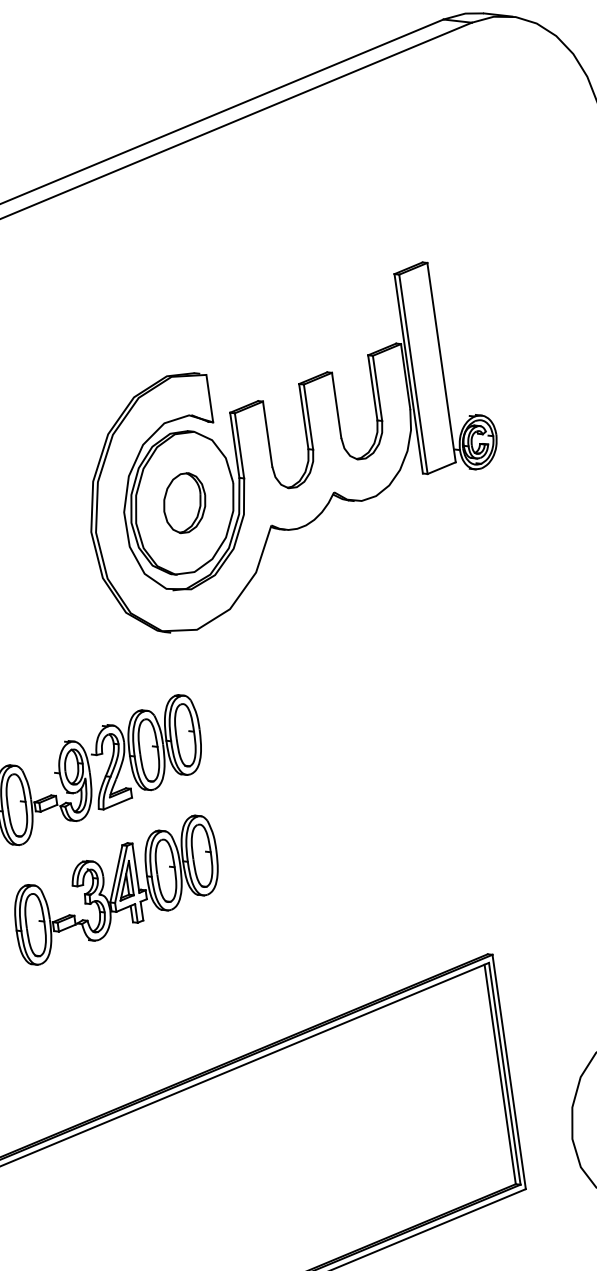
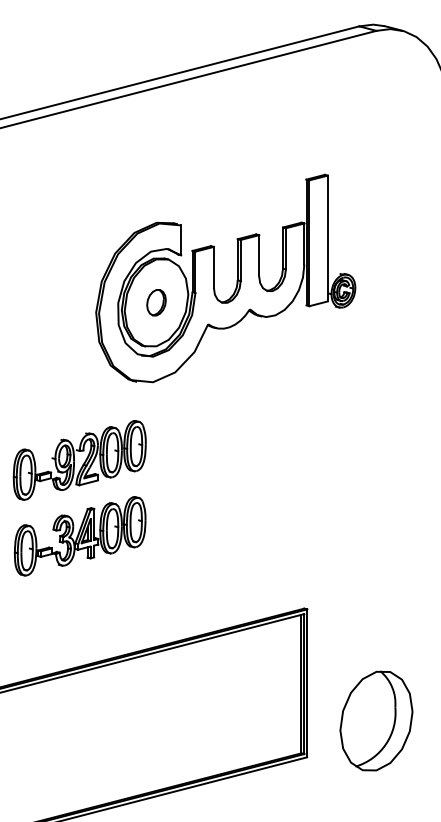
part: (184, 502) -> (156, 302), size x0.7

